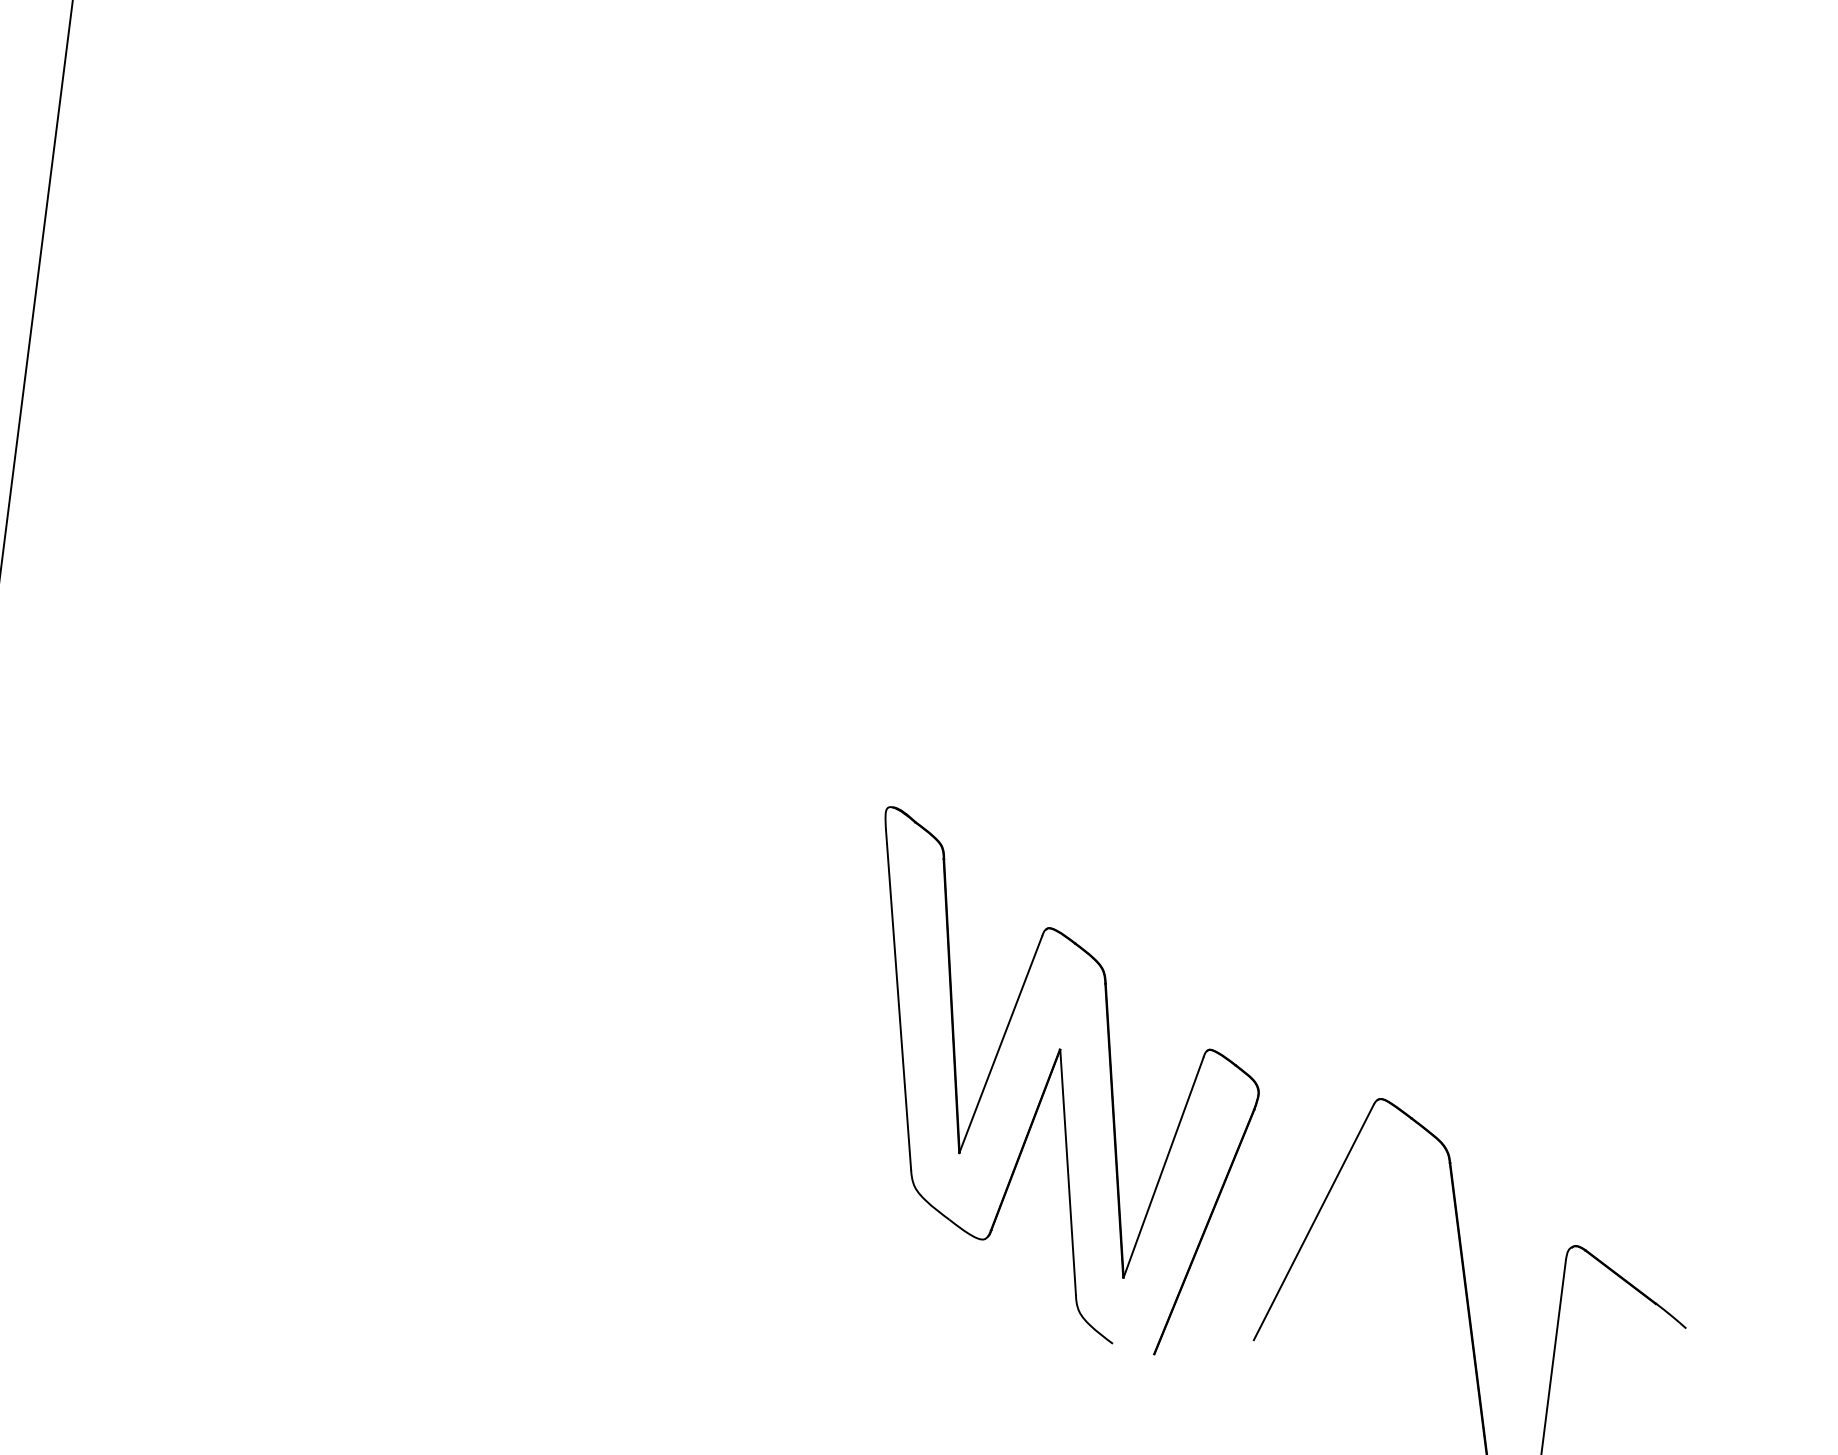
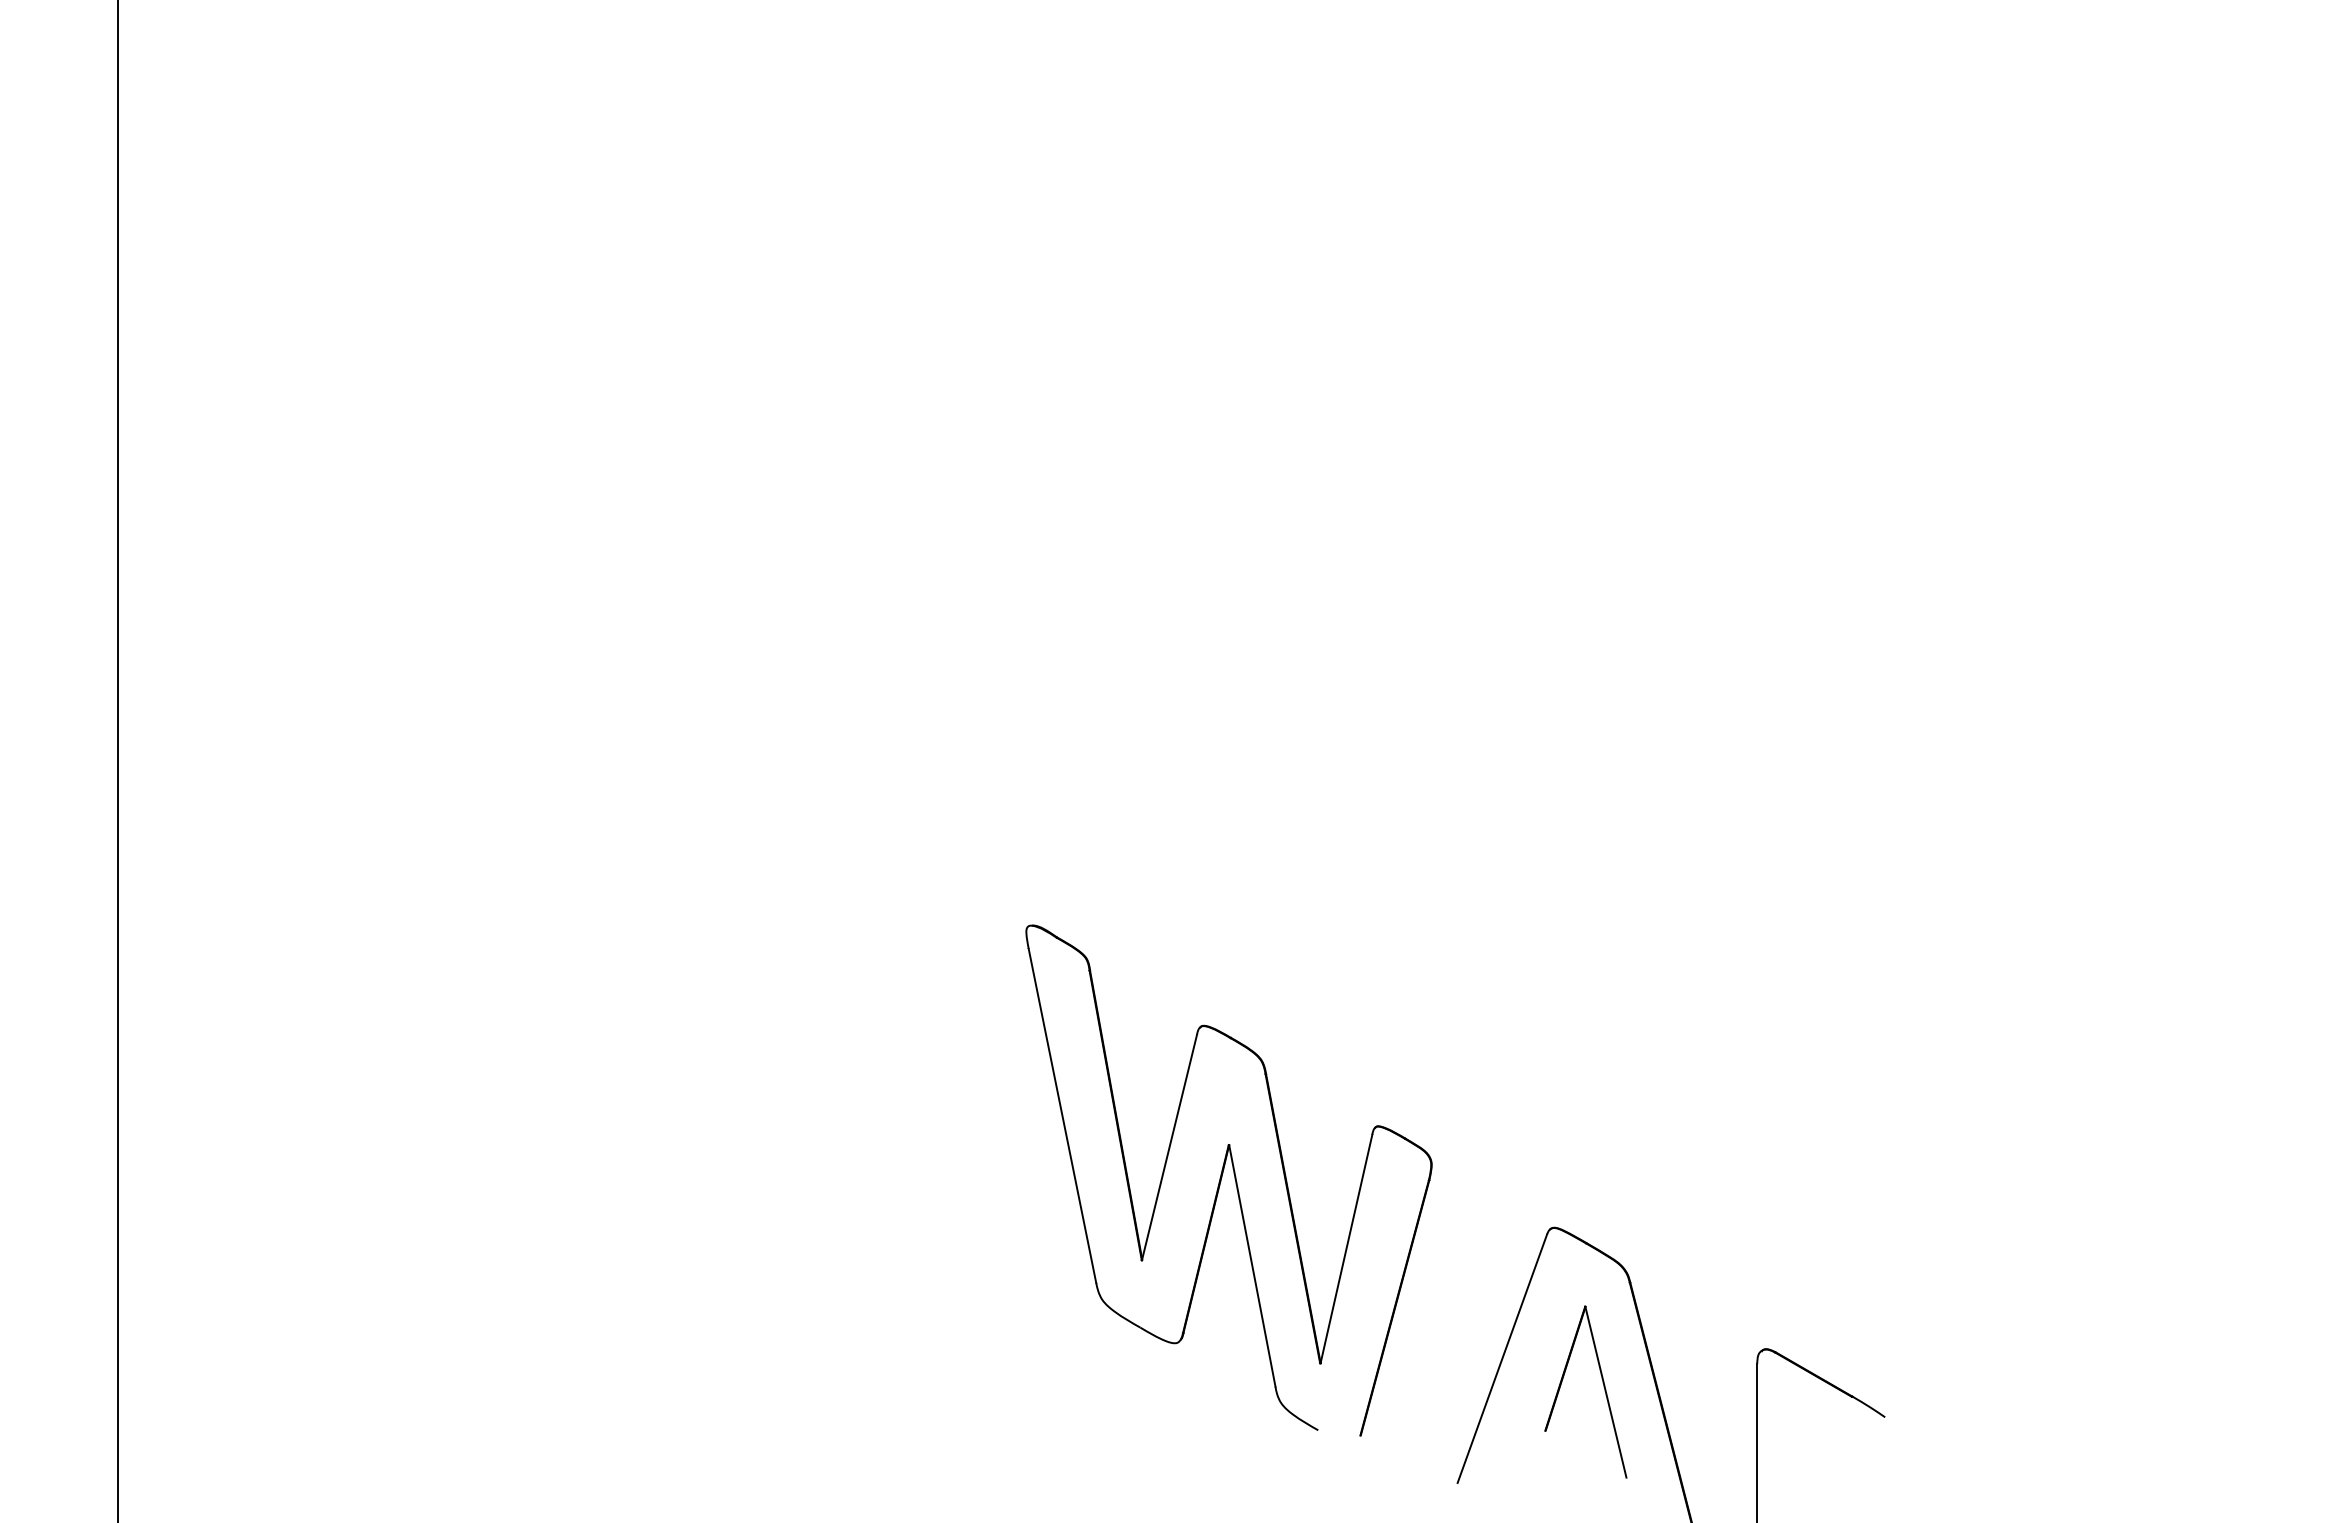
part: (1061, 1084) -> (1234, 1179), moved
part: (1410, 1263) -> (1603, 1387), added

